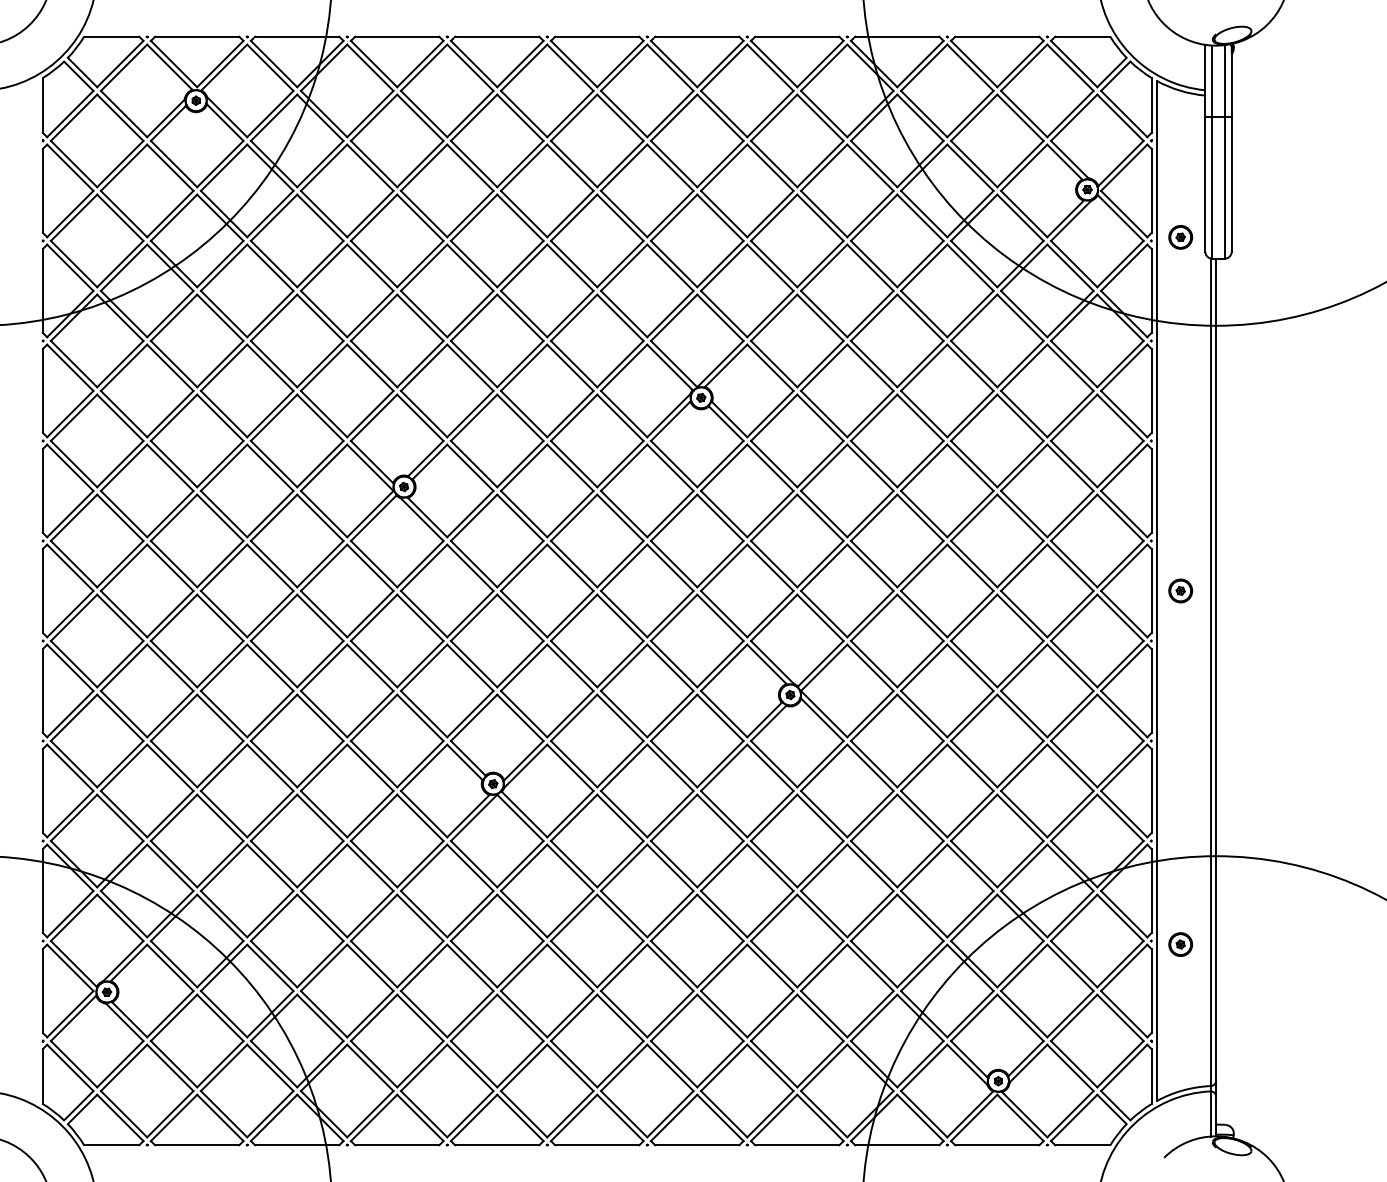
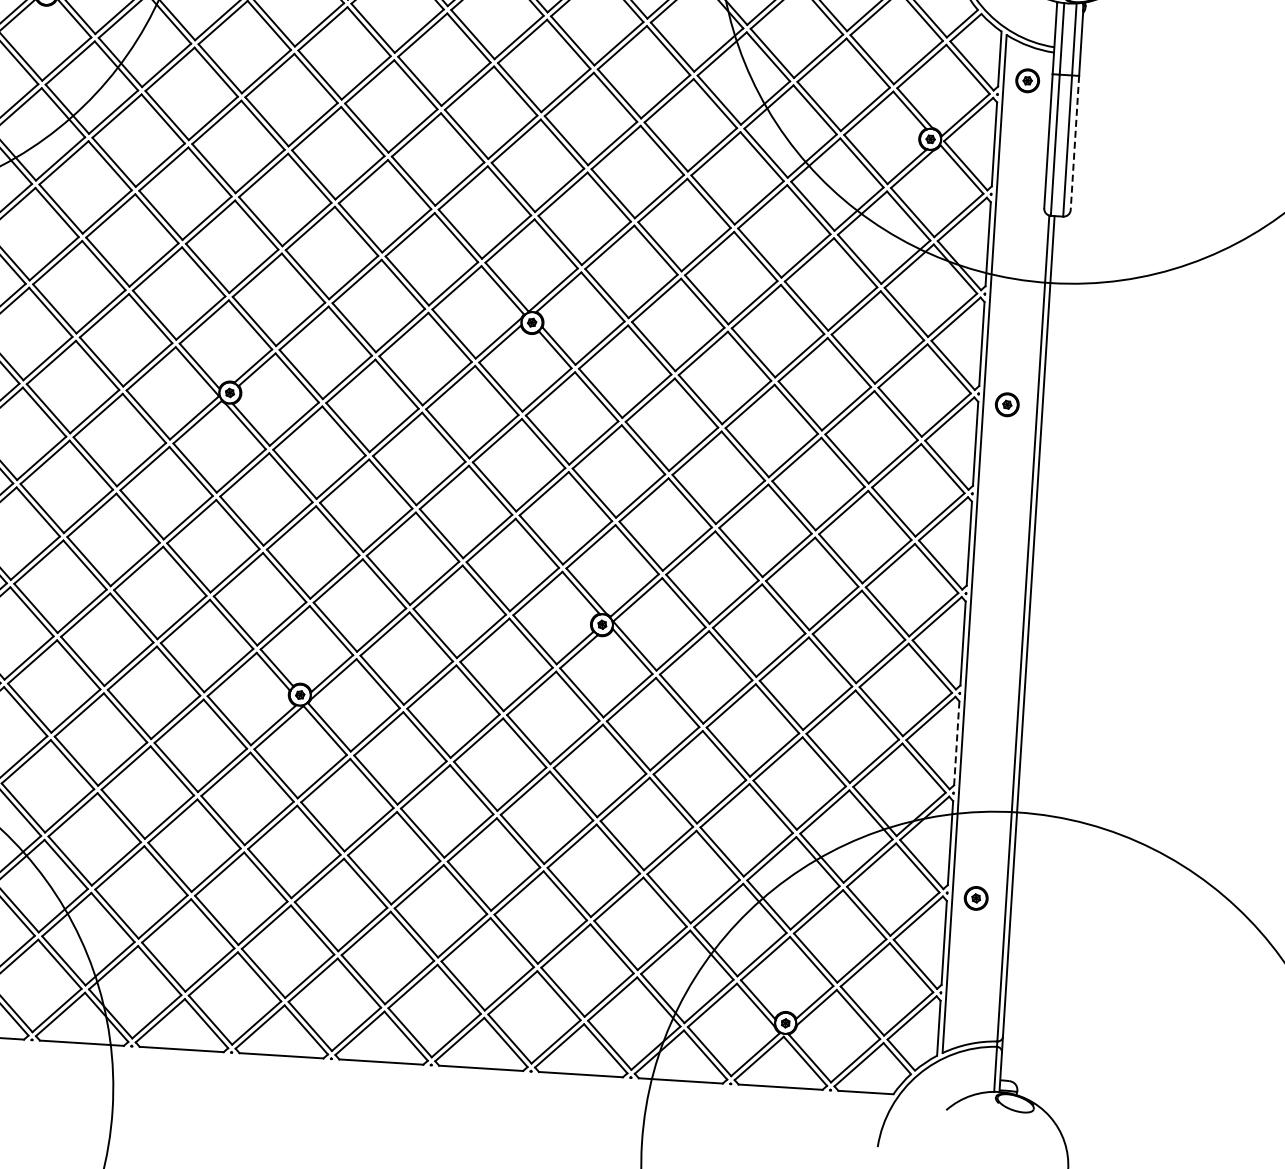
line: (1231, 184) -> (1074, 143), solid -> dashed
part: (1180, 237) -> (1027, 80), moved
part: (1180, 590) -> (1007, 404), moved
line: (1151, 790) -> (956, 742), solid -> dashed

